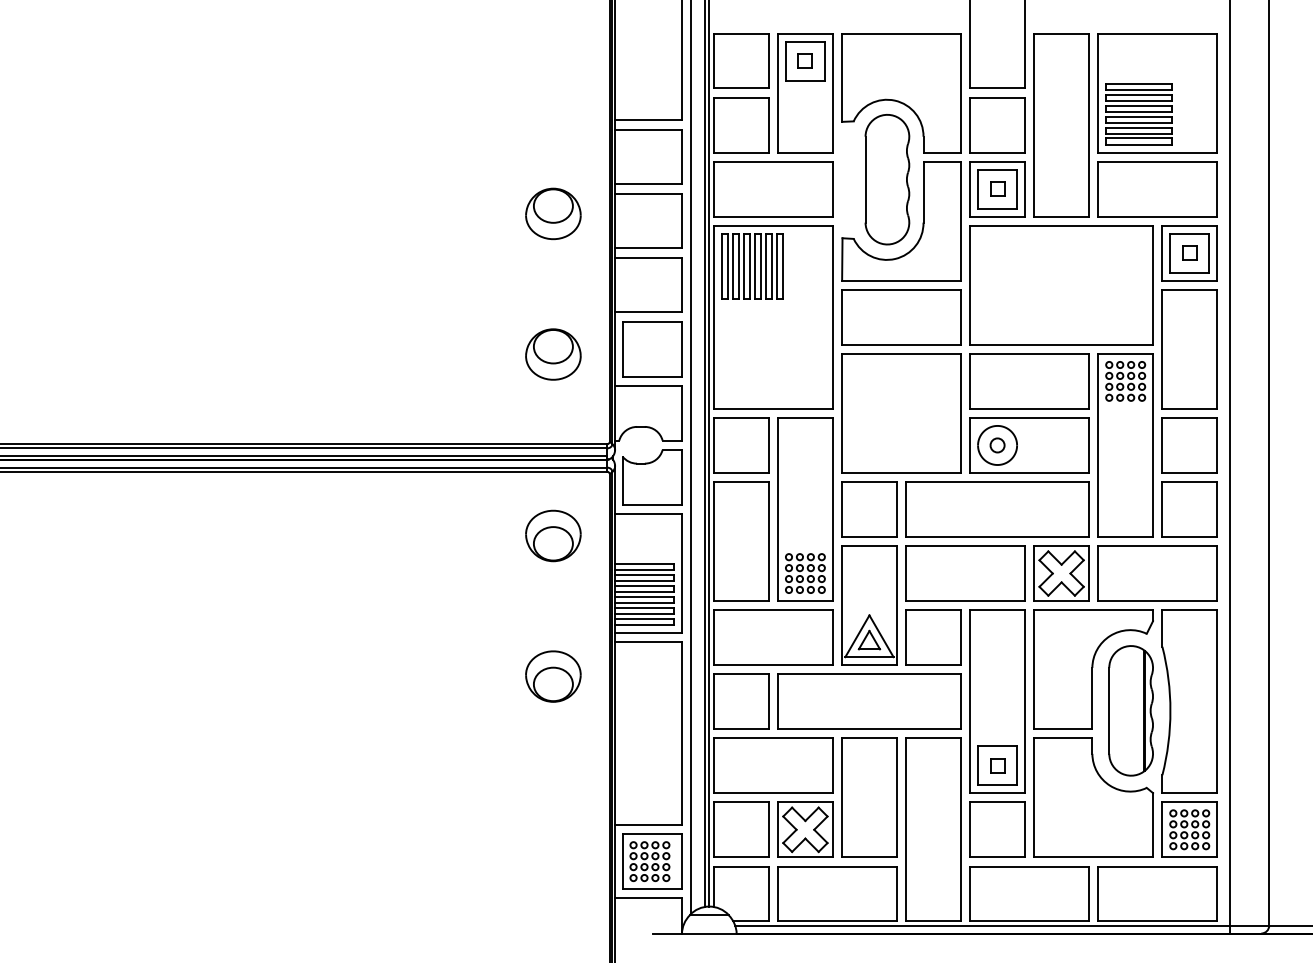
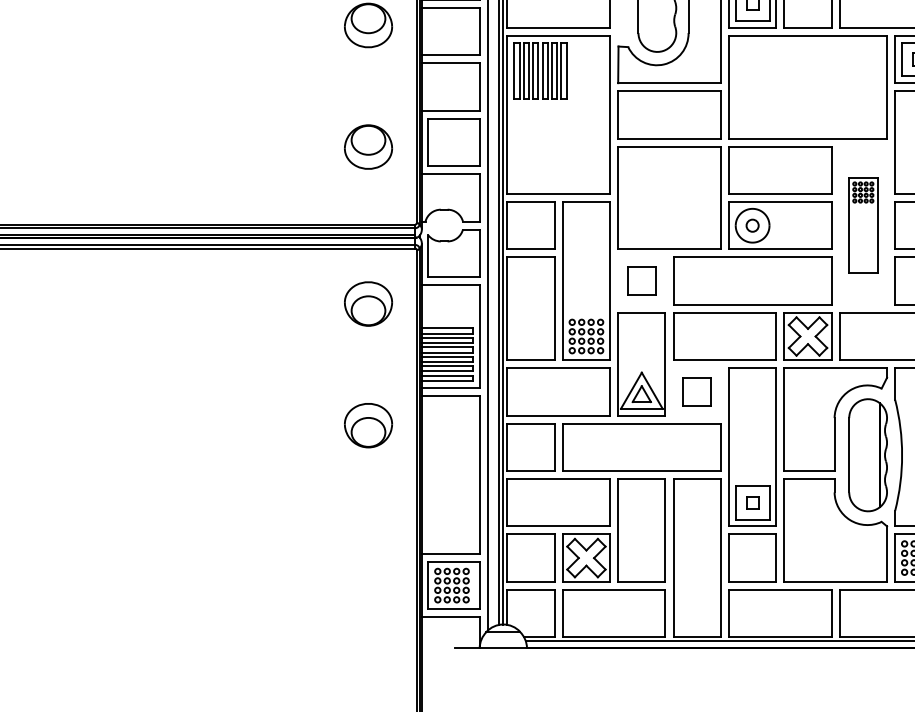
part: (1125, 445) -> (863, 225), size x0.6
part: (869, 509) -> (641, 281), size x0.6
part: (933, 637) -> (697, 391), size x0.6

